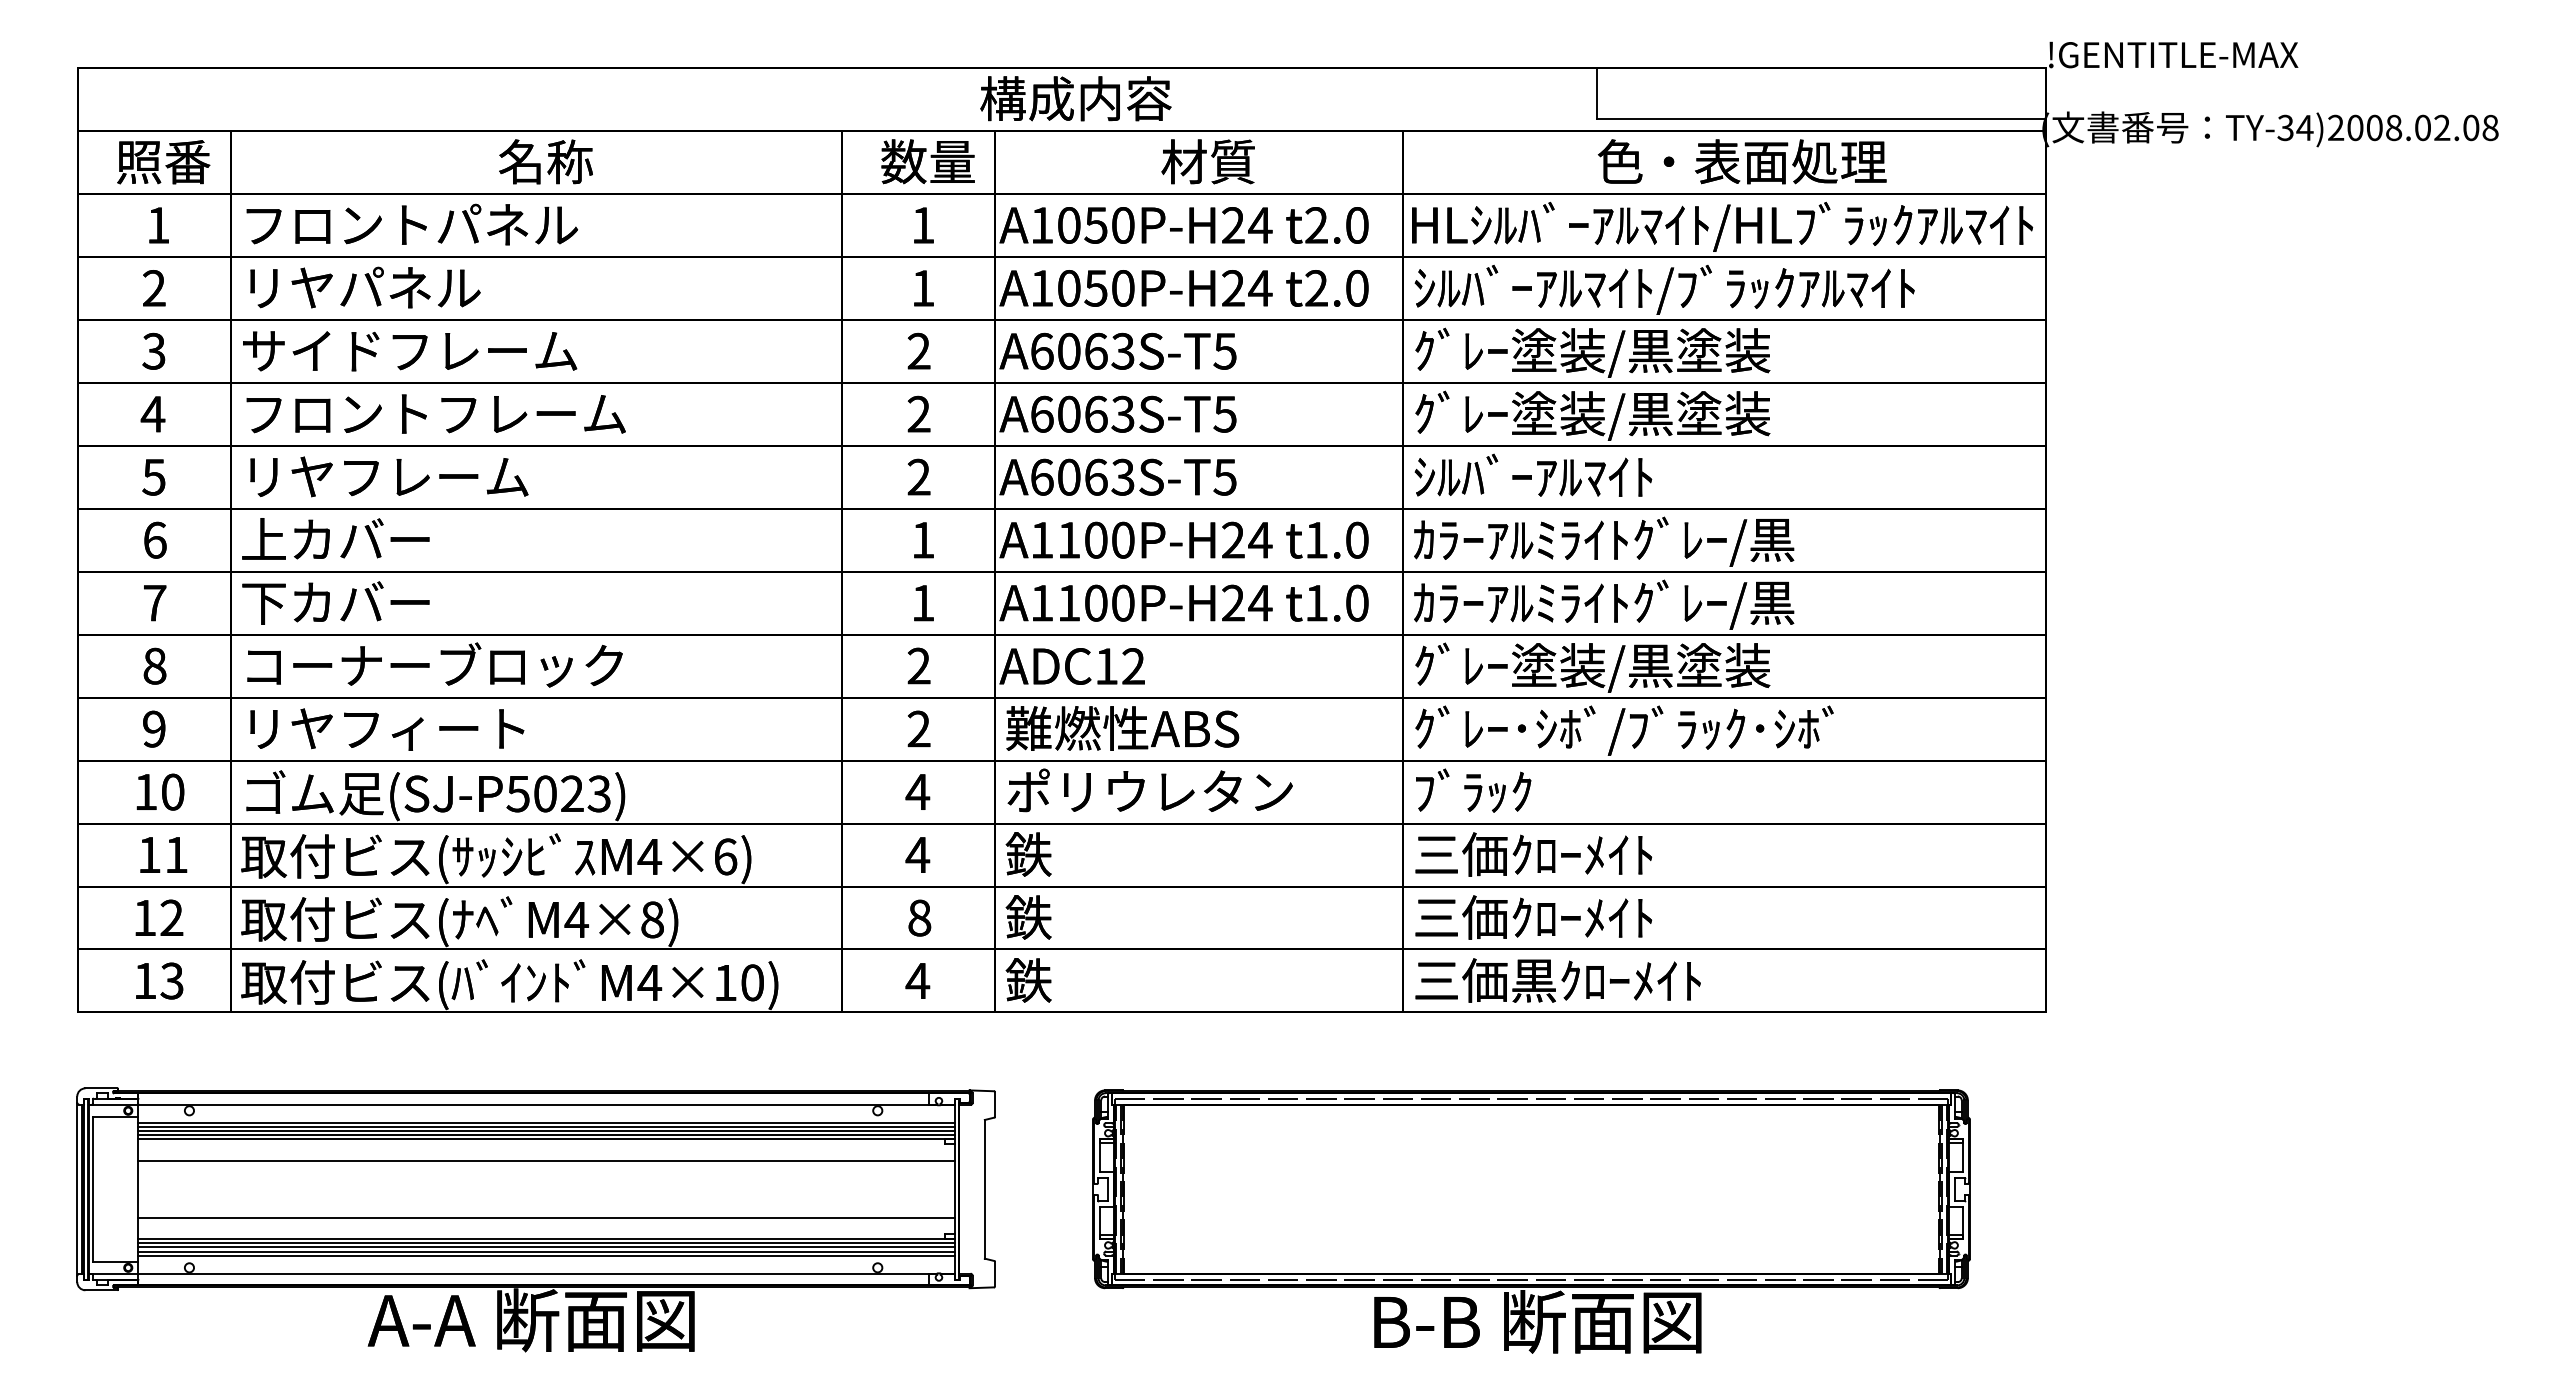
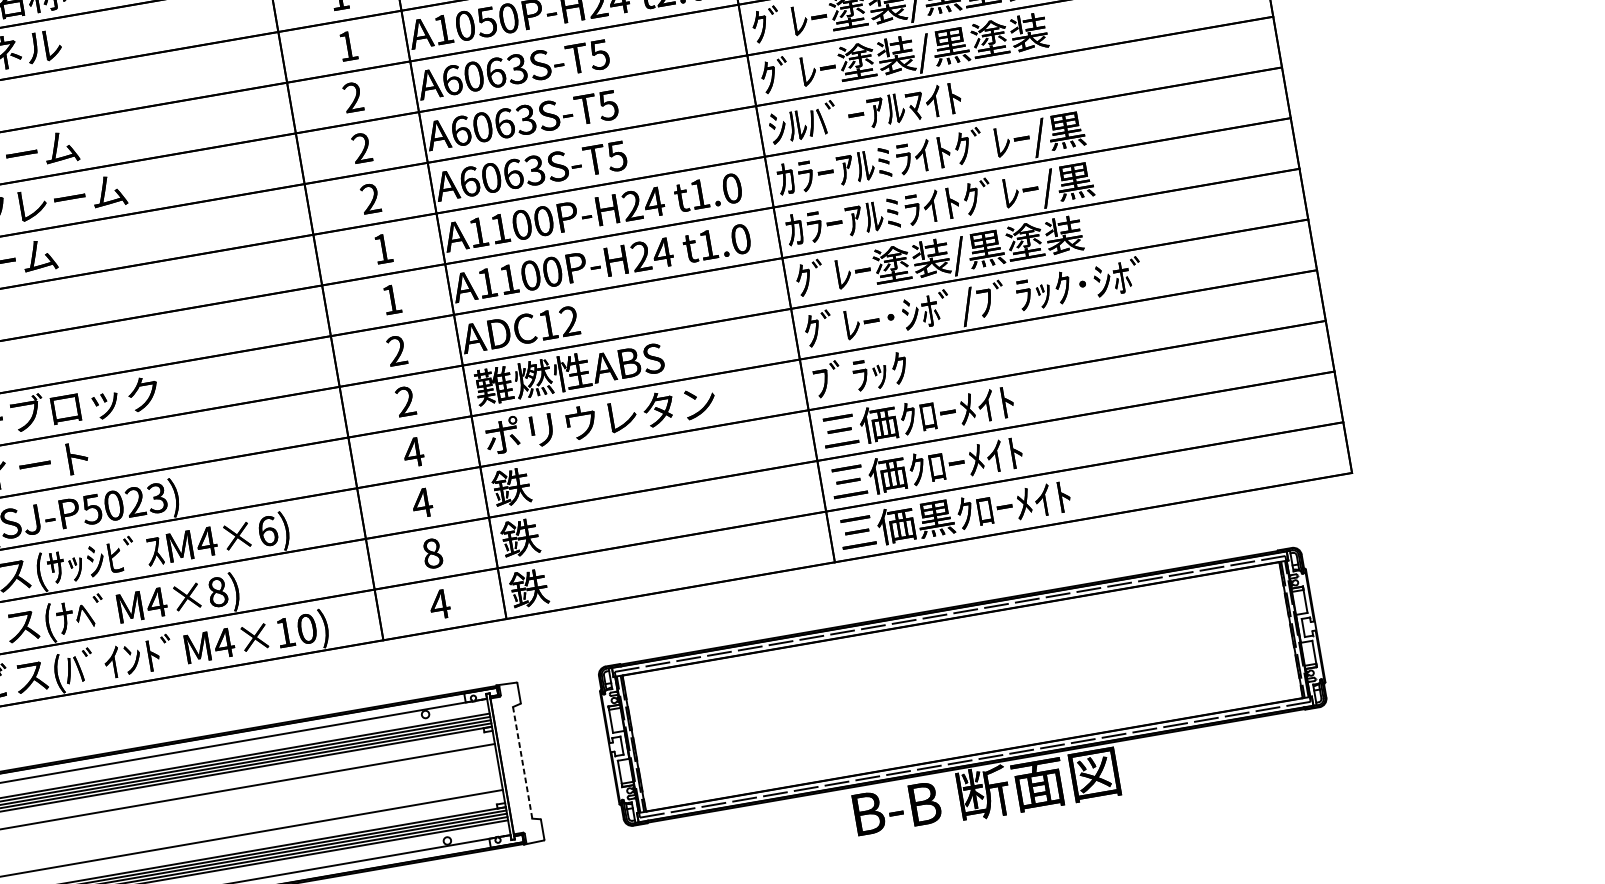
line: (984, 1188) -> (522, 762), solid -> dashed

